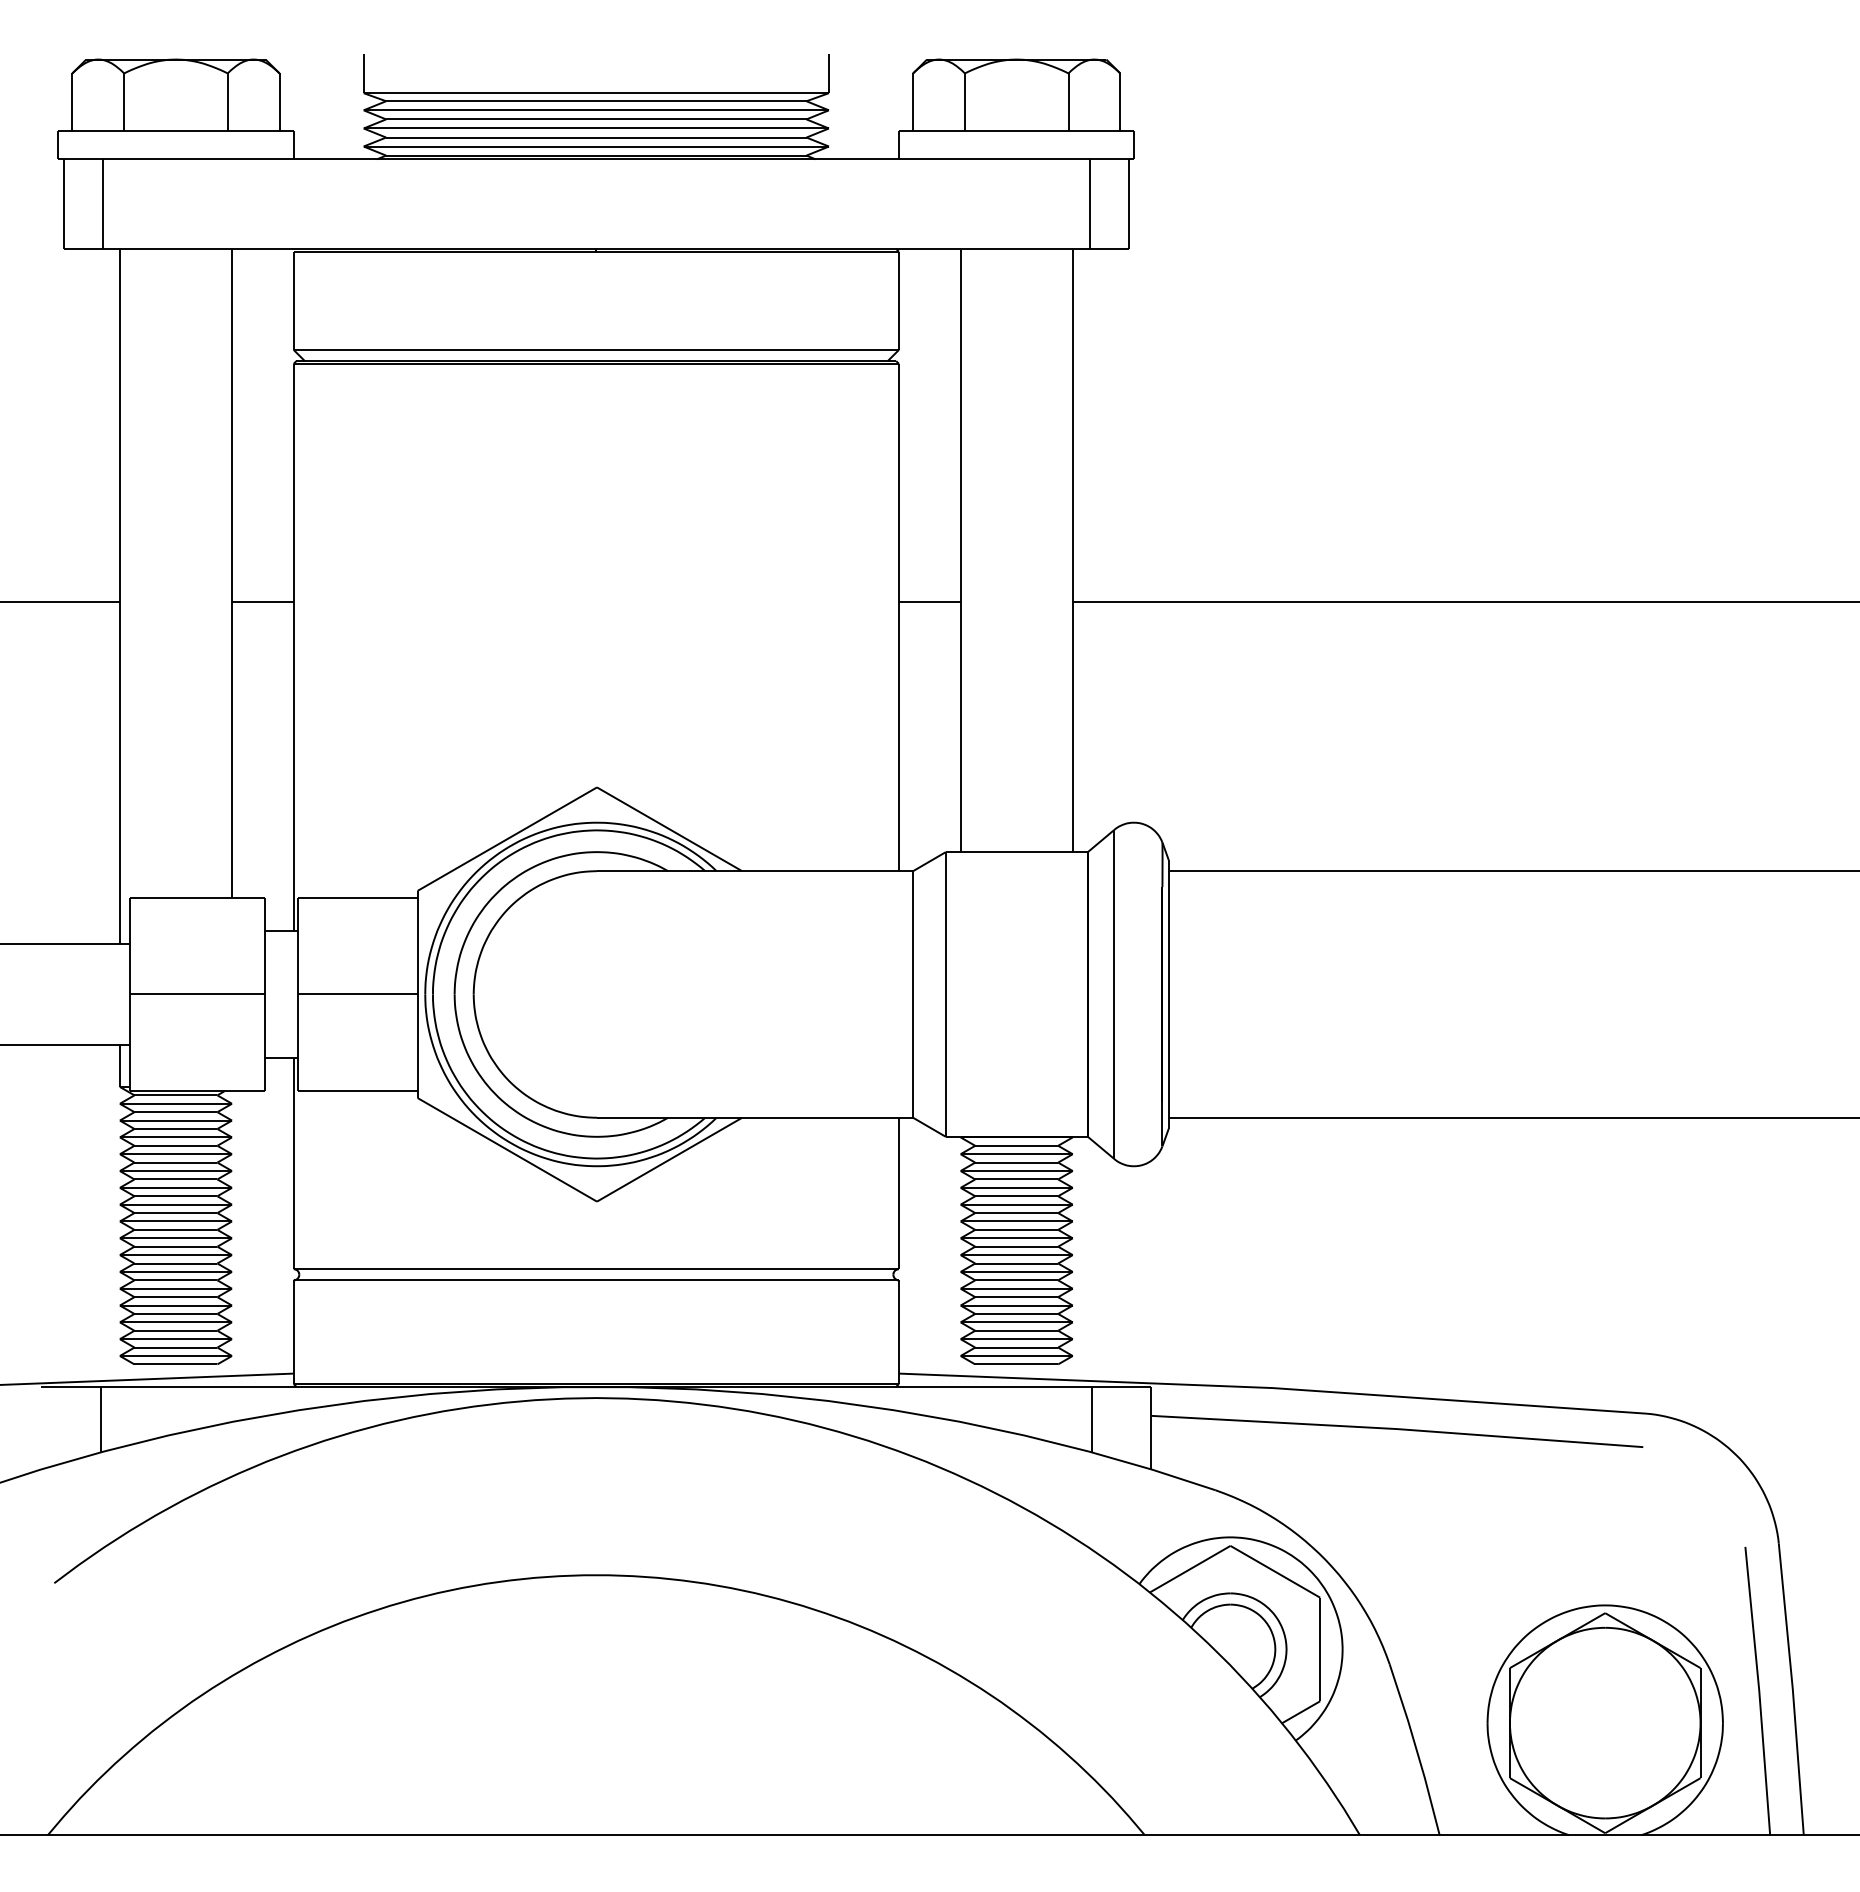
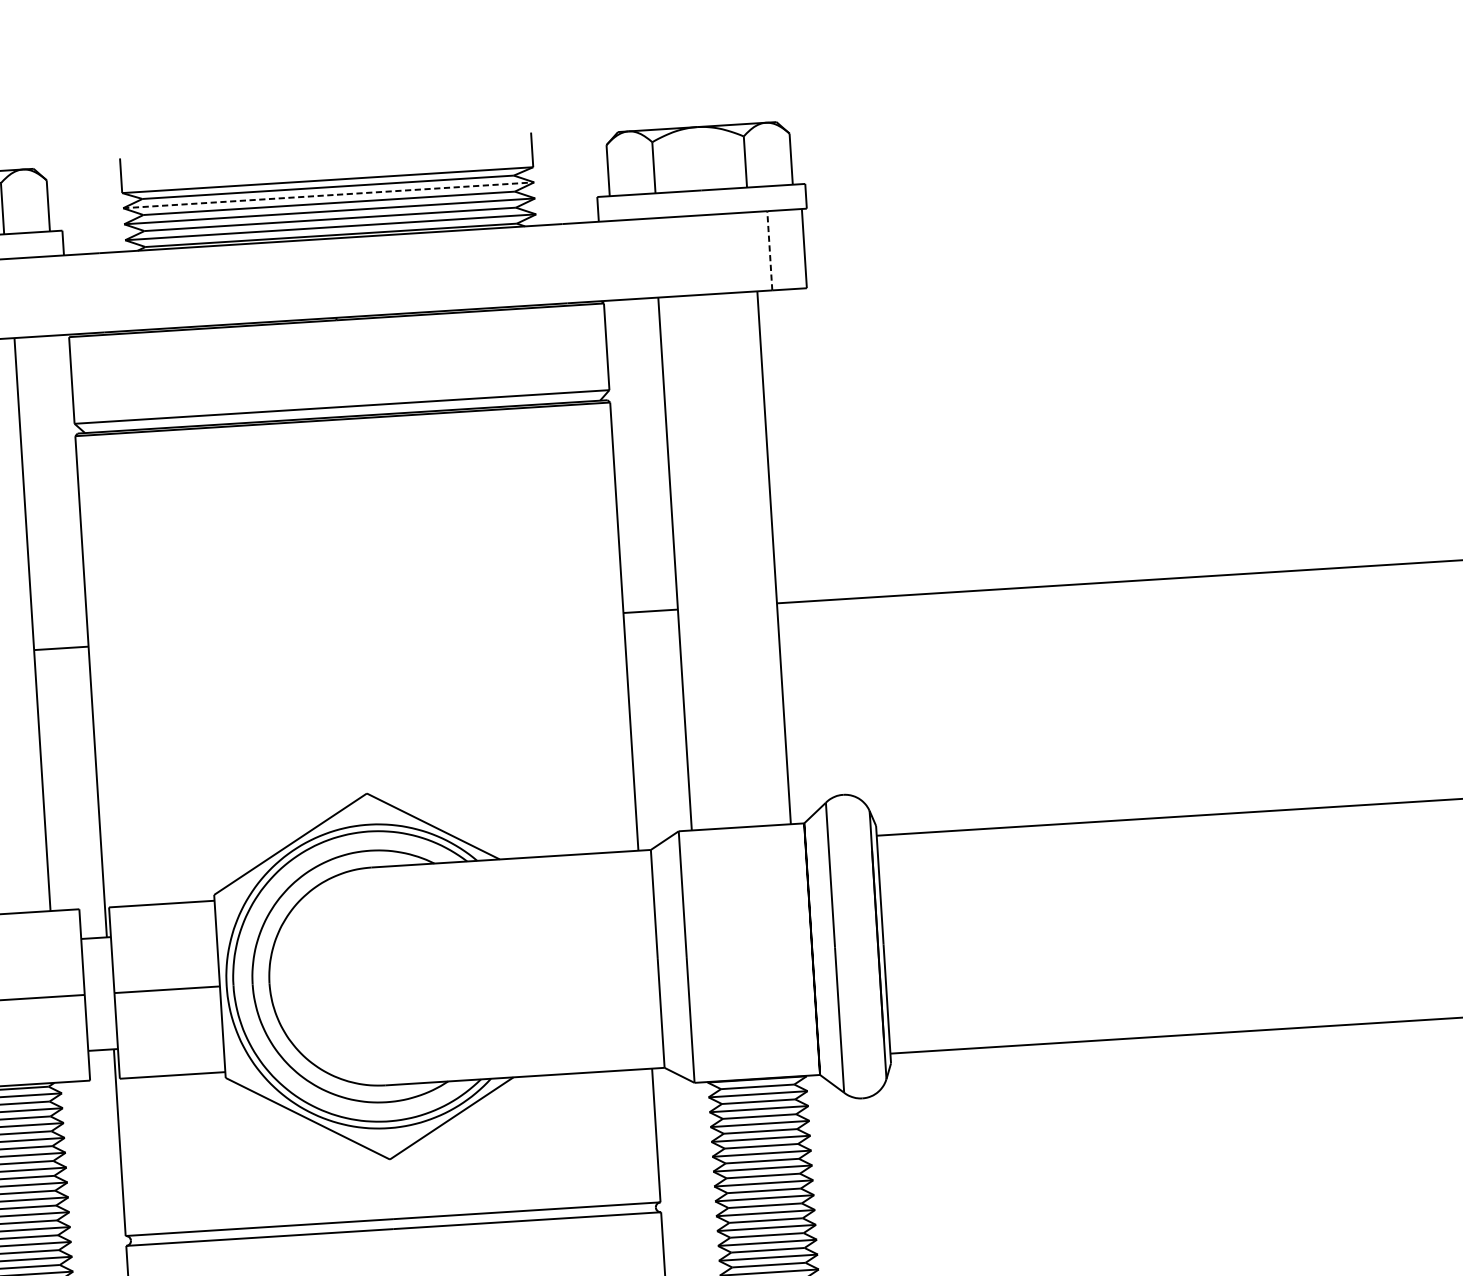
line: (596, 110) -> (328, 195), solid -> dashed
line: (1089, 204) -> (769, 251), solid -> dashed

